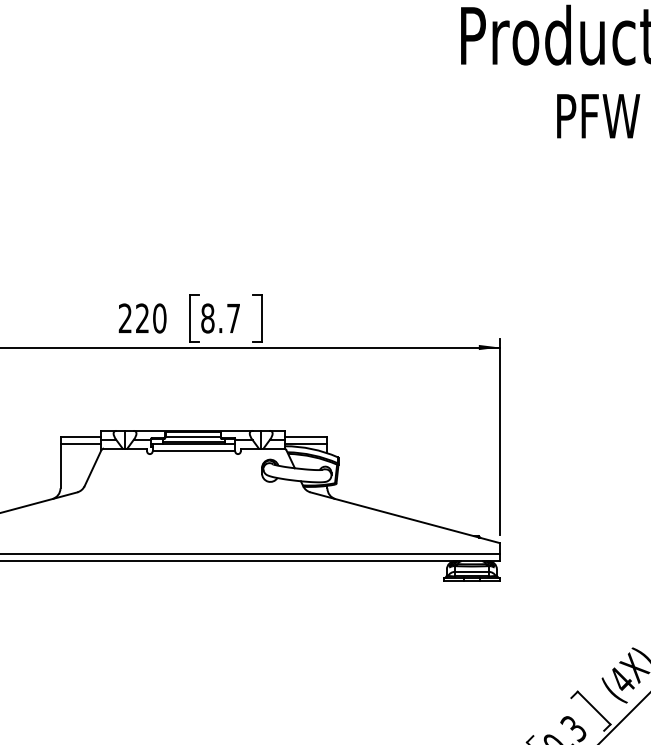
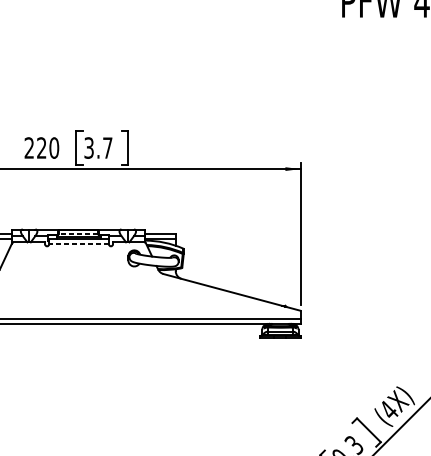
text: (207, 318) -> (88, 148), 8.7 -> 3.7
line: (192, 436) -> (77, 233), solid -> dashed
line: (193, 451) -> (78, 244), solid -> dashed

